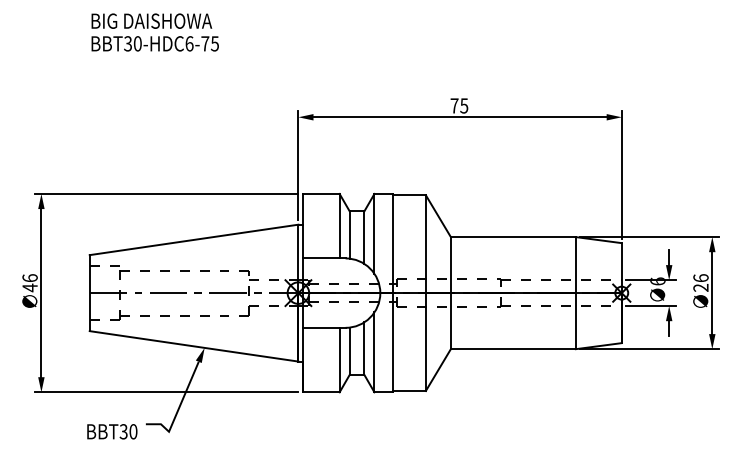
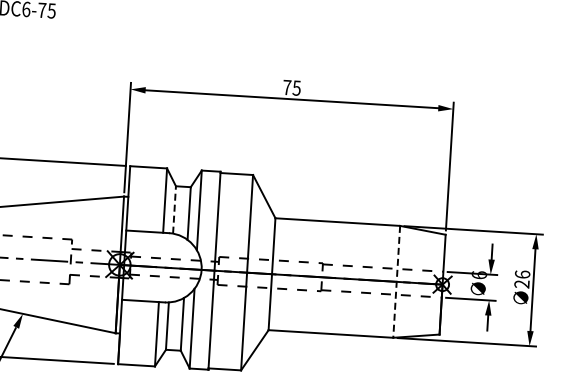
line: (349, 234) -> (174, 209), solid -> dashed
line: (575, 293) -> (396, 282), solid -> dashed

